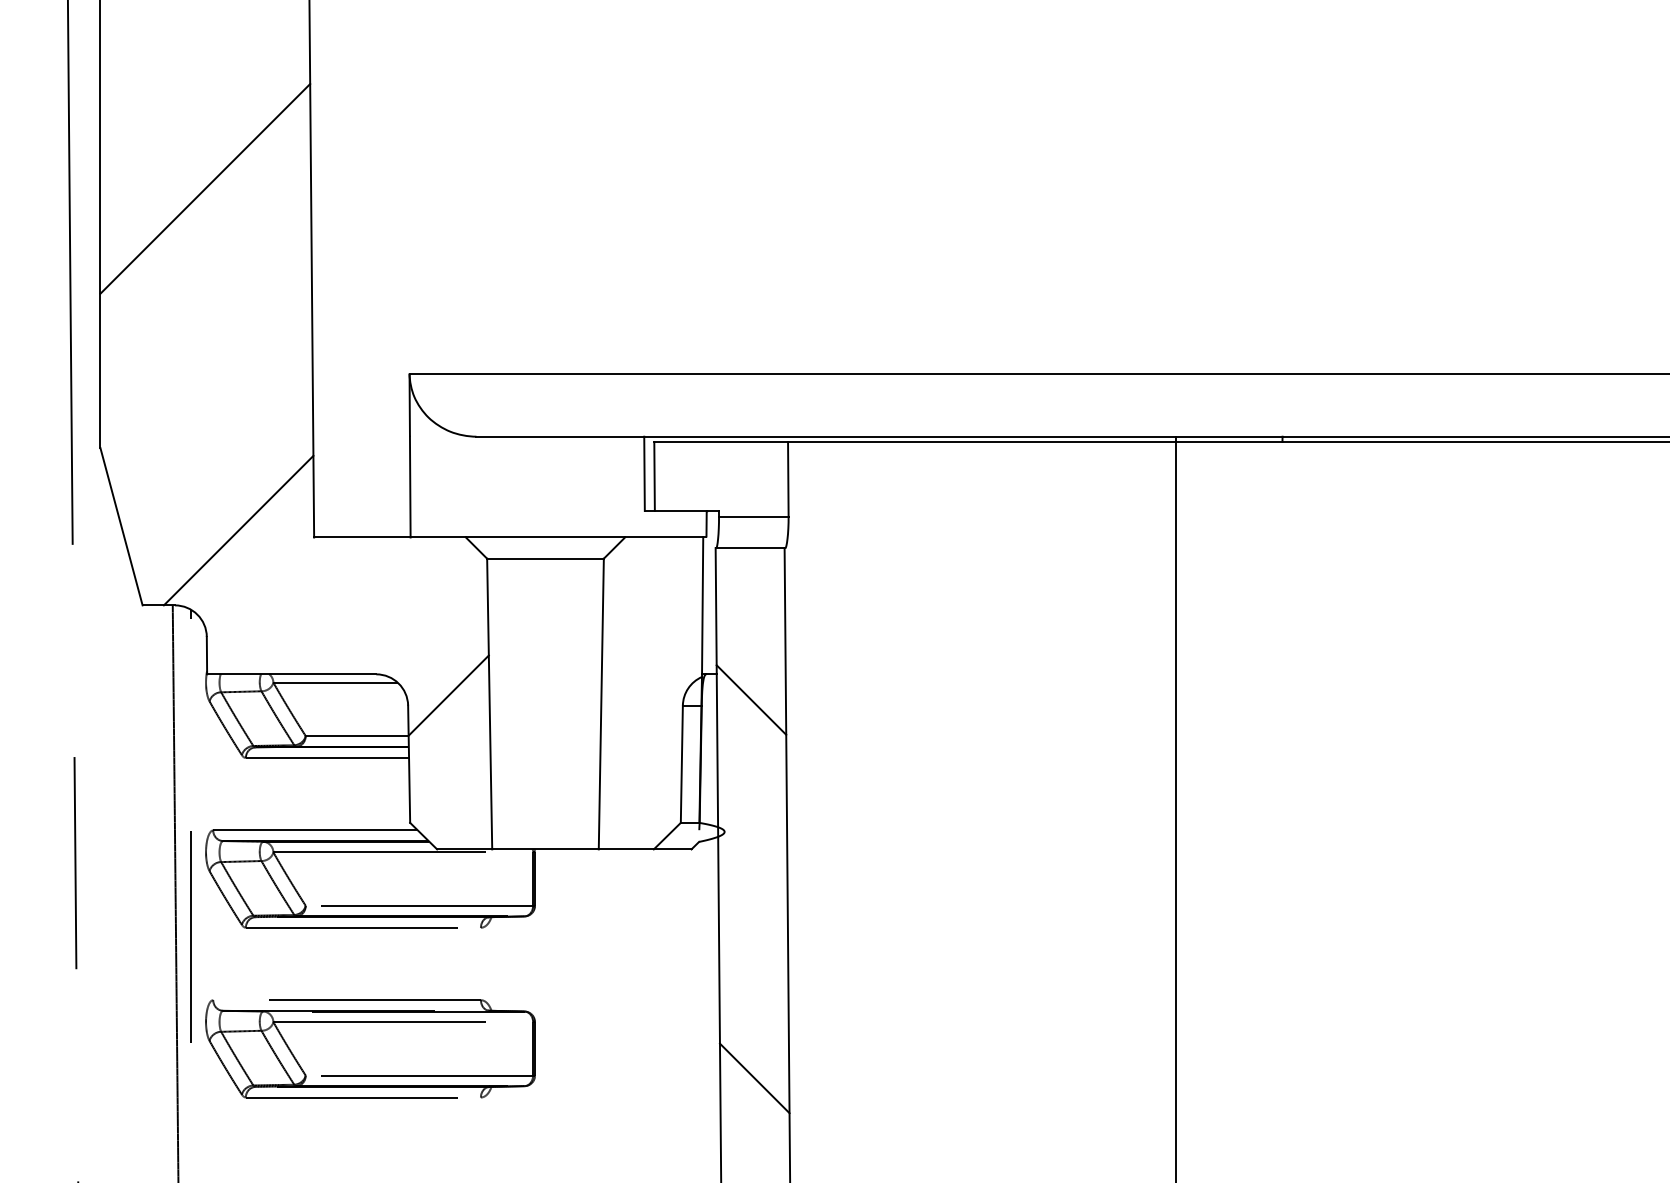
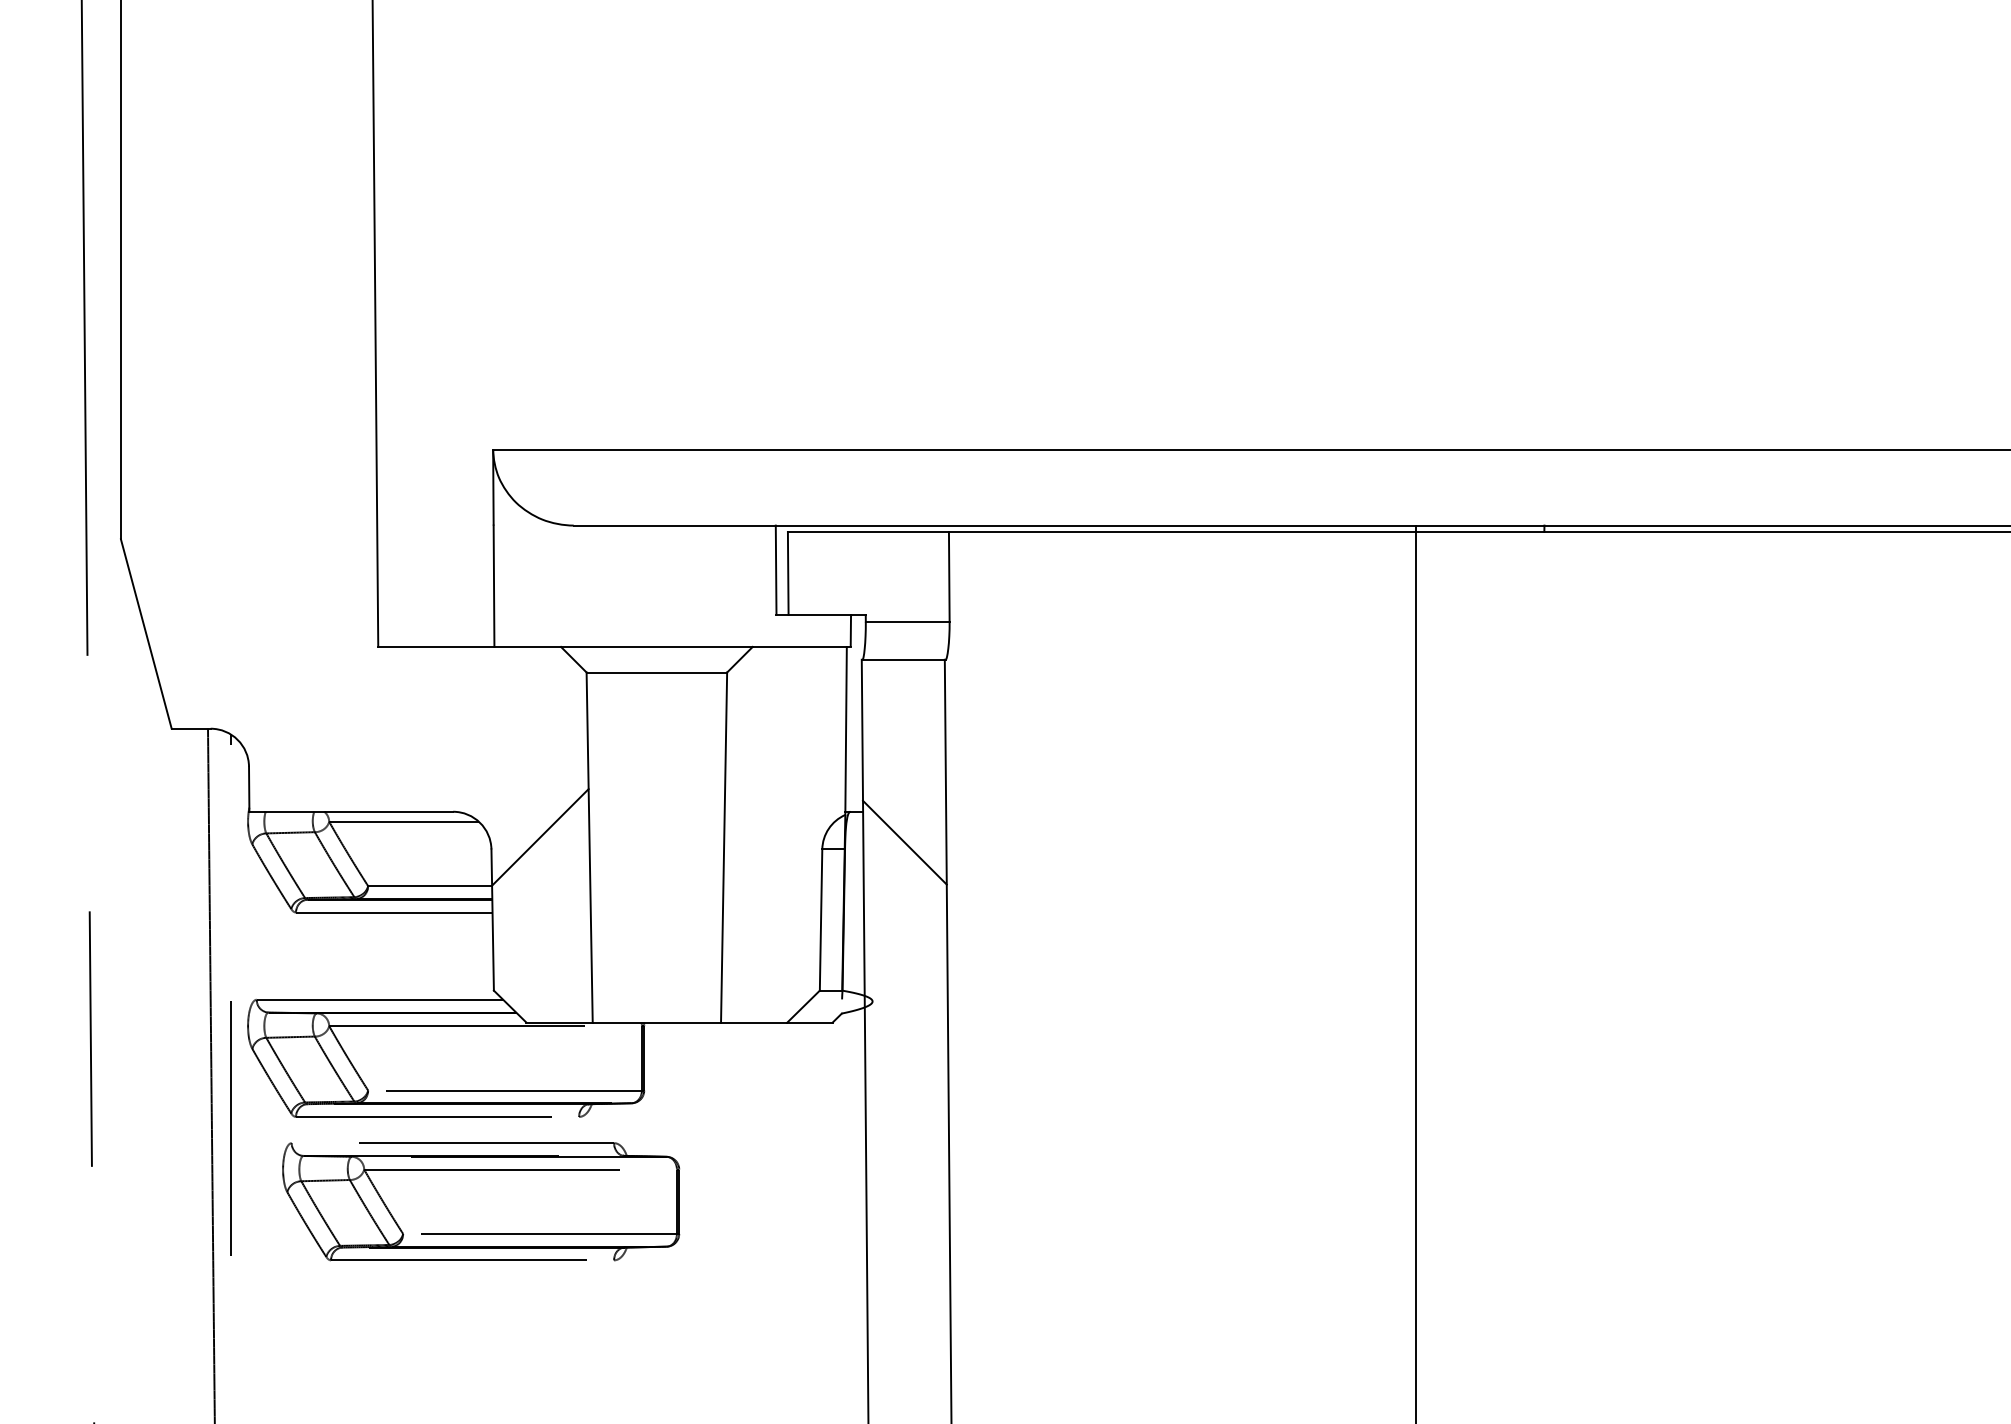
line: (204, 188) -> (246, 226), removed
line: (238, 530) -> (287, 638), removed
part: (370, 1048) -> (481, 1201), moved
line: (754, 1078) -> (908, 1298), removed

